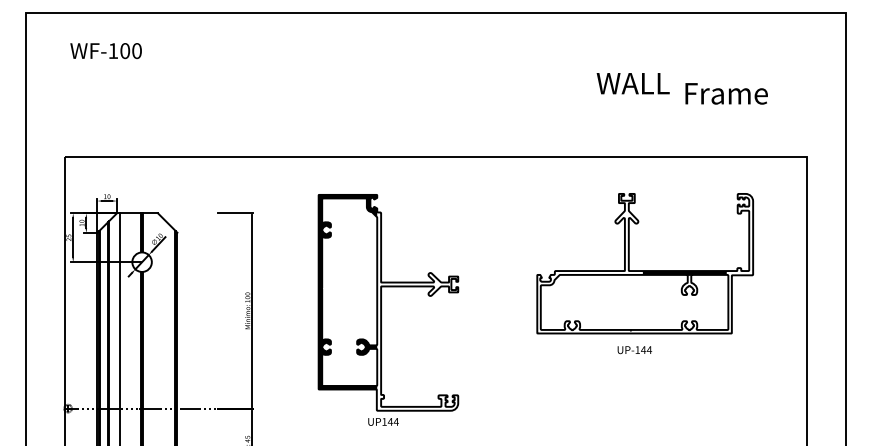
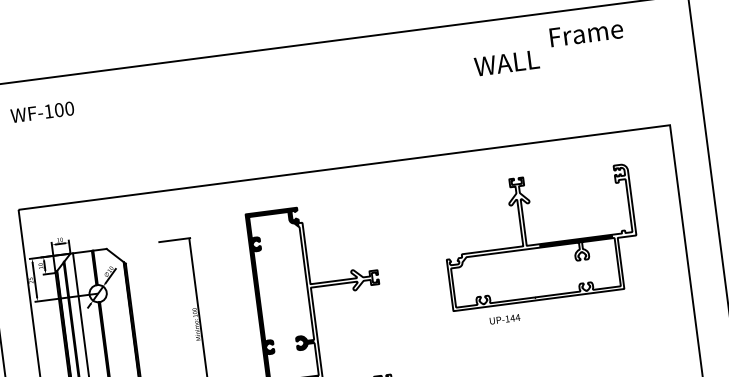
text: (632, 83) -> (506, 63), moved
text: (726, 93) -> (586, 33), moved
text: (634, 350) -> (504, 319), moved

